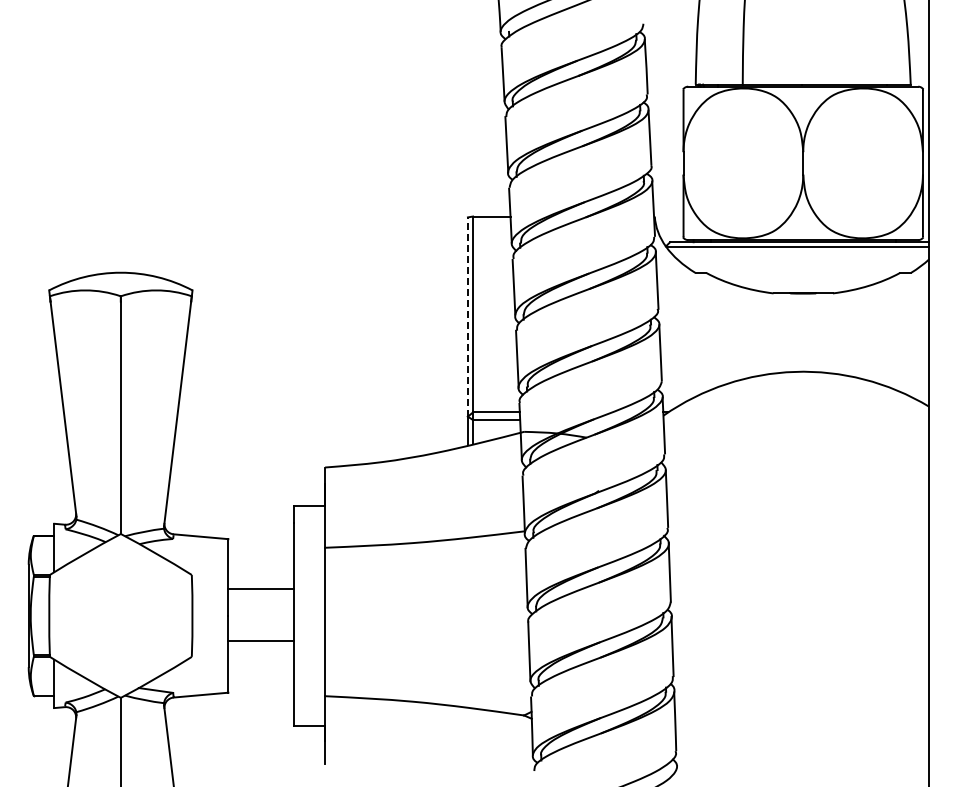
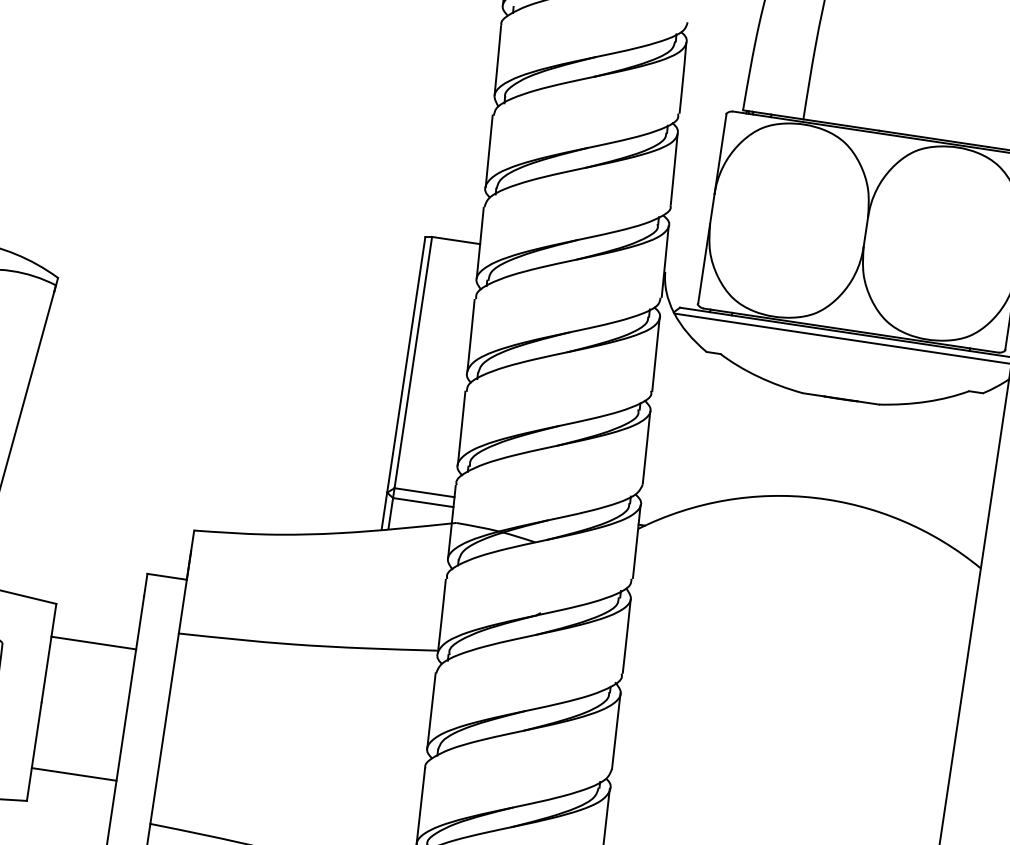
line: (467, 317) -> (405, 365), dashed -> solid
line: (261, 588) -> (93, 642), moved
line: (261, 641) -> (74, 774), moved

